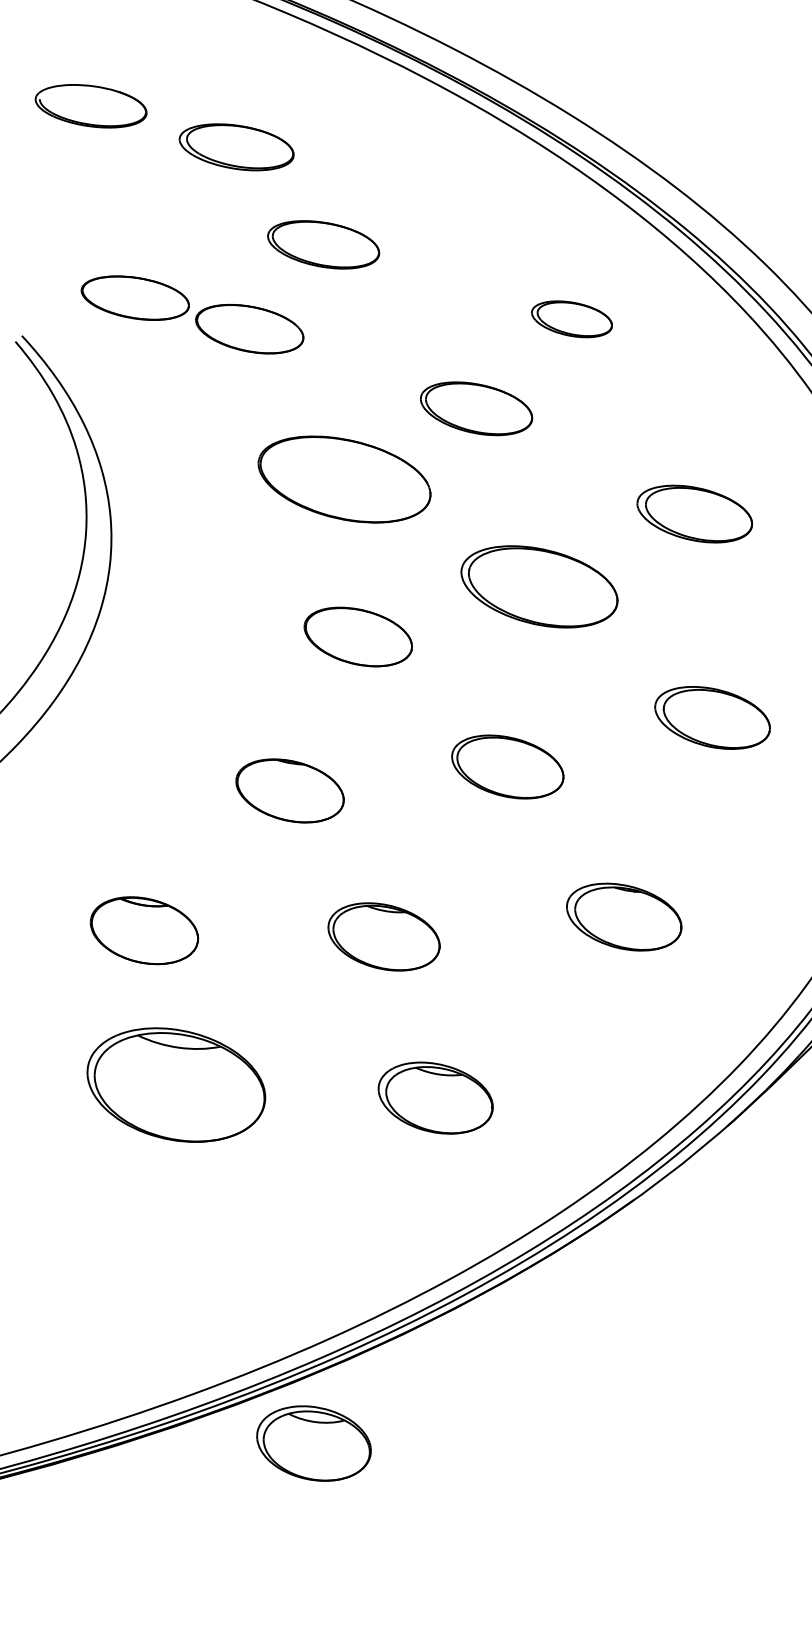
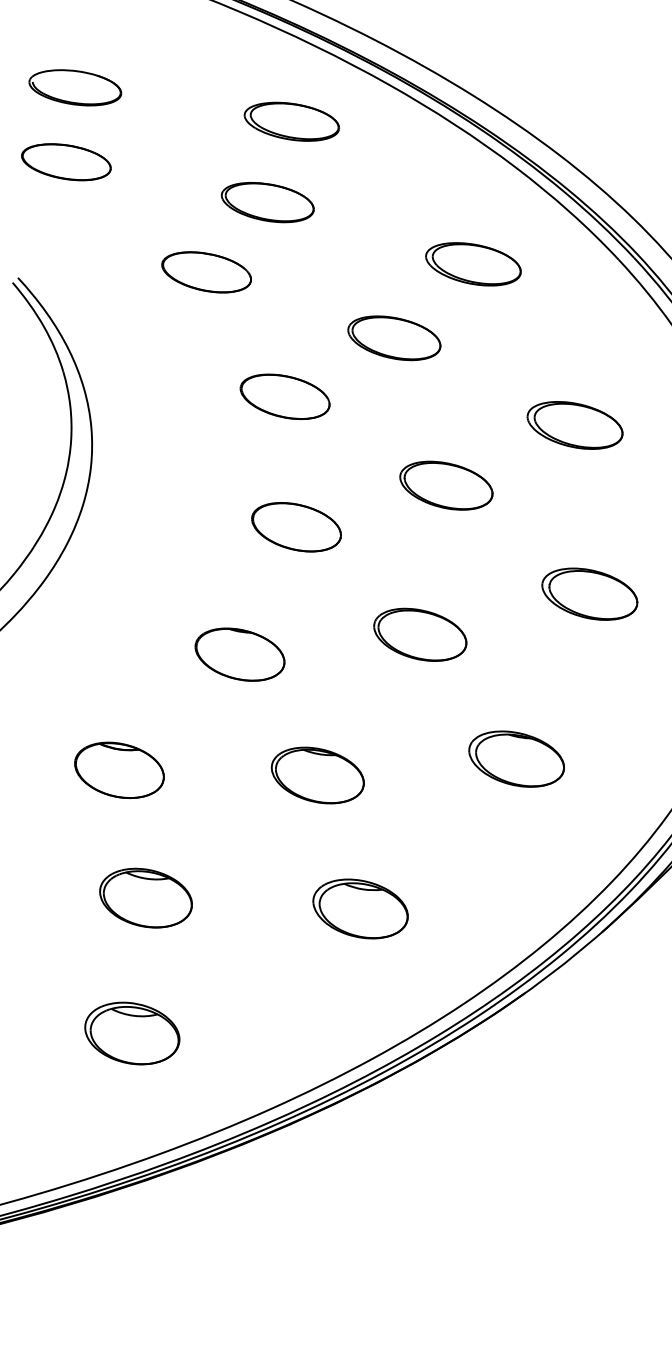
part: (236, 147) -> (291, 121), moved
part: (134, 297) -> (65, 161), moved
part: (571, 318) -> (473, 263), size x1.43
part: (344, 479) -> (285, 396), size x0.62
part: (538, 586) -> (445, 485), size x0.71
part: (176, 1084) -> (145, 897), size x0.62
part: (313, 1443) -> (131, 1033), moved

